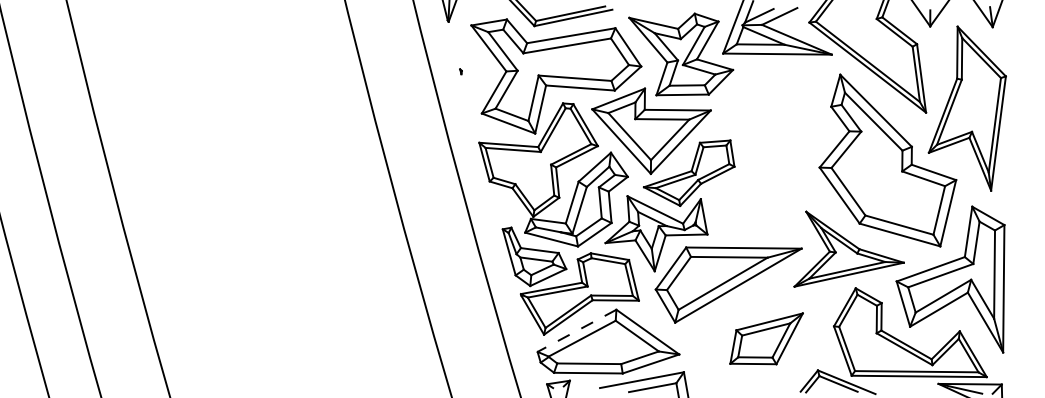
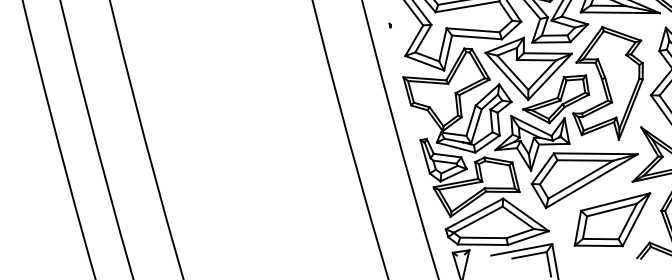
part: (760, 150) -> (607, 82), added
line: (577, 330) -> (474, 213), dashed -> solid
part: (766, 338) -> (612, 219), size x1.43

